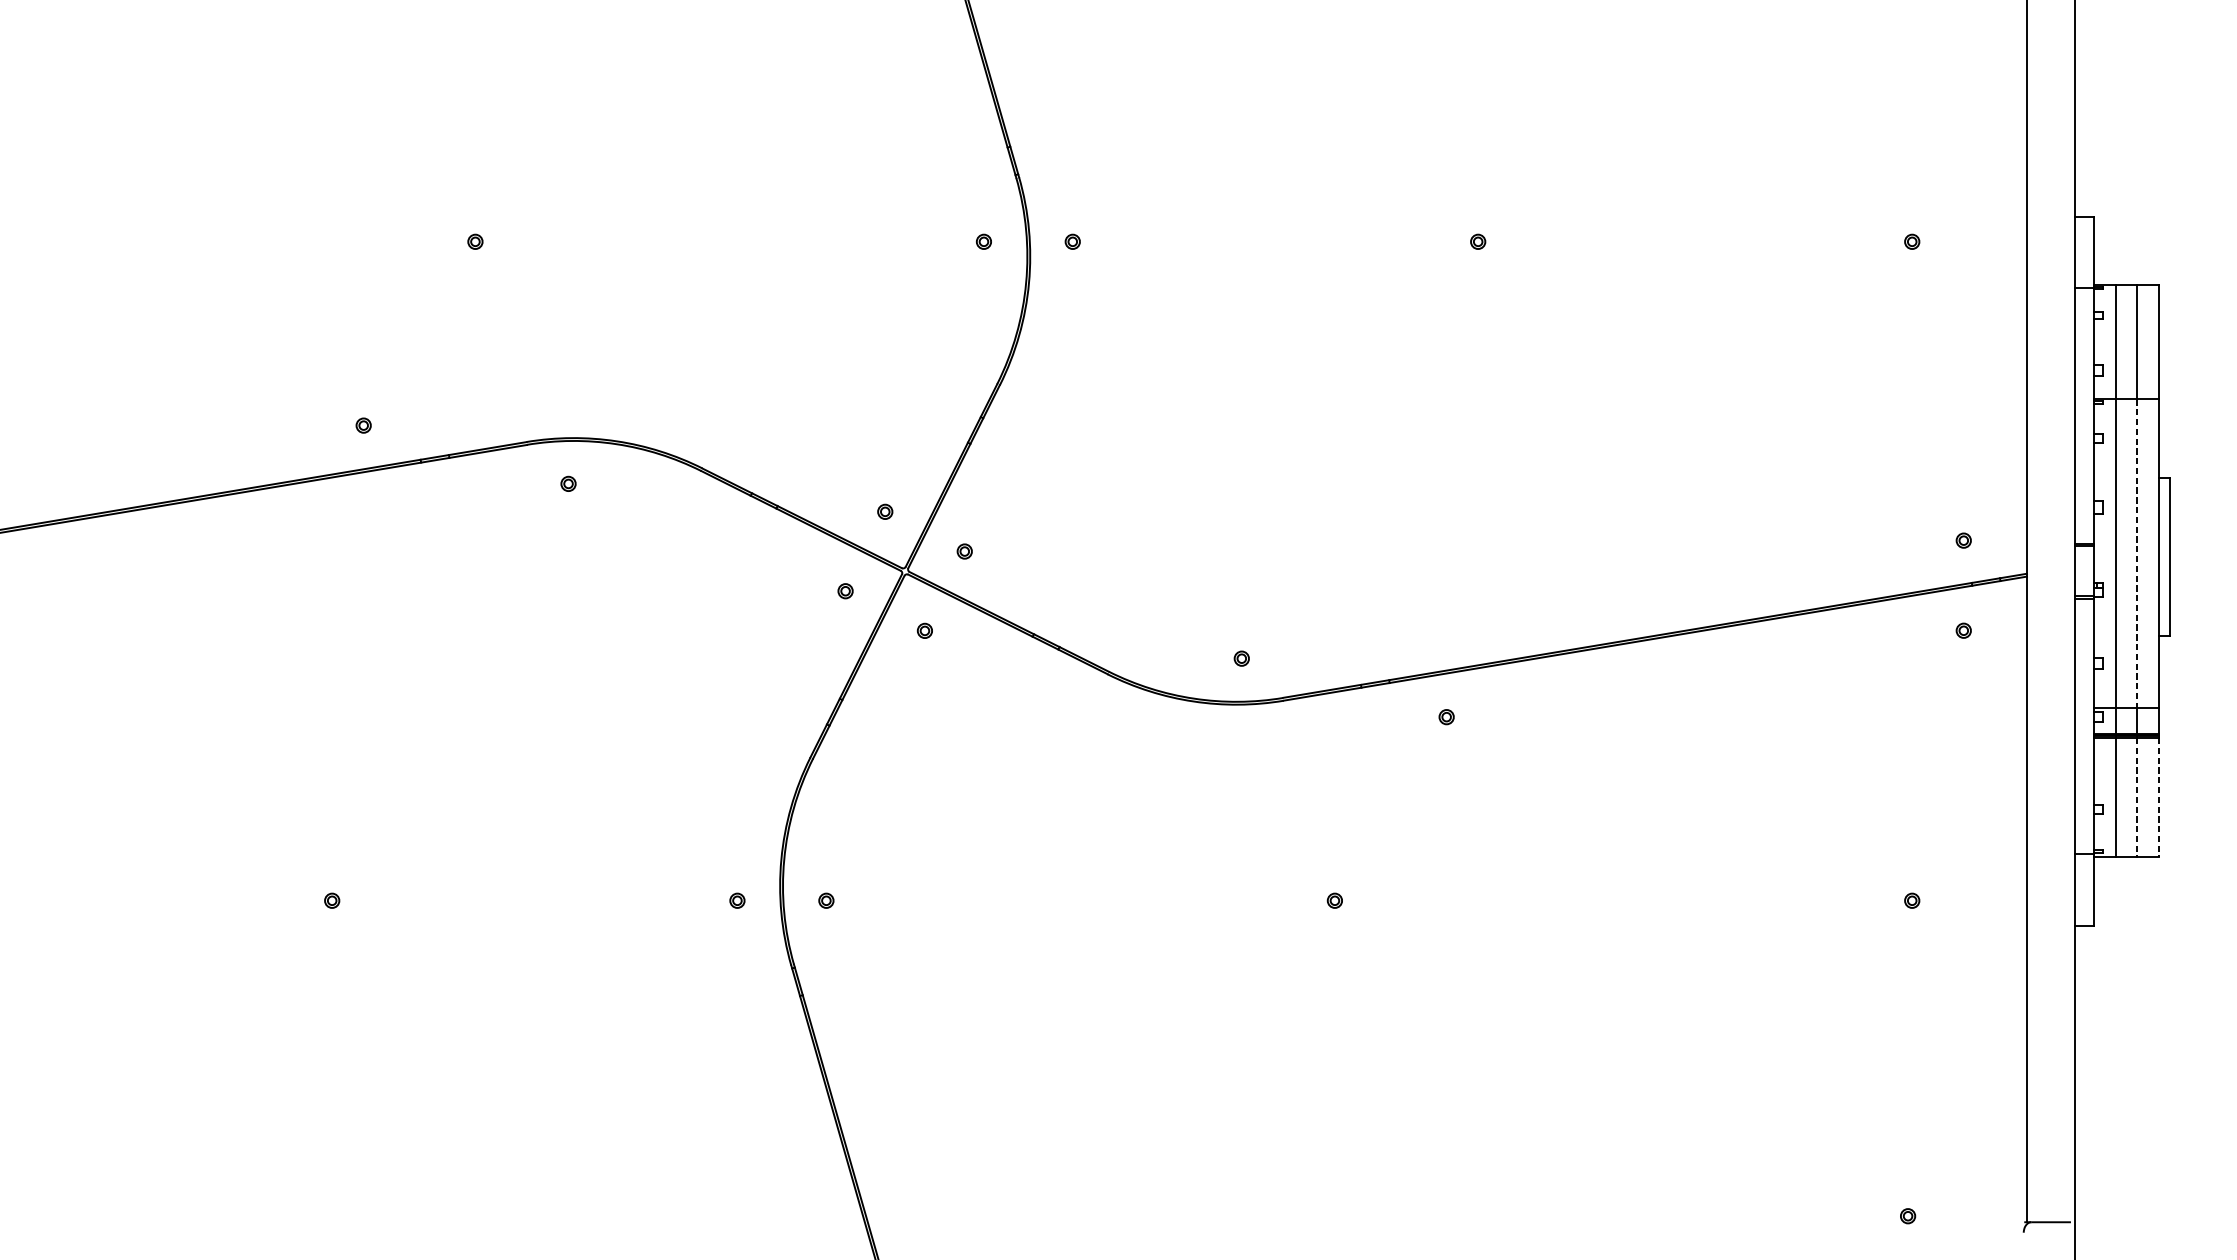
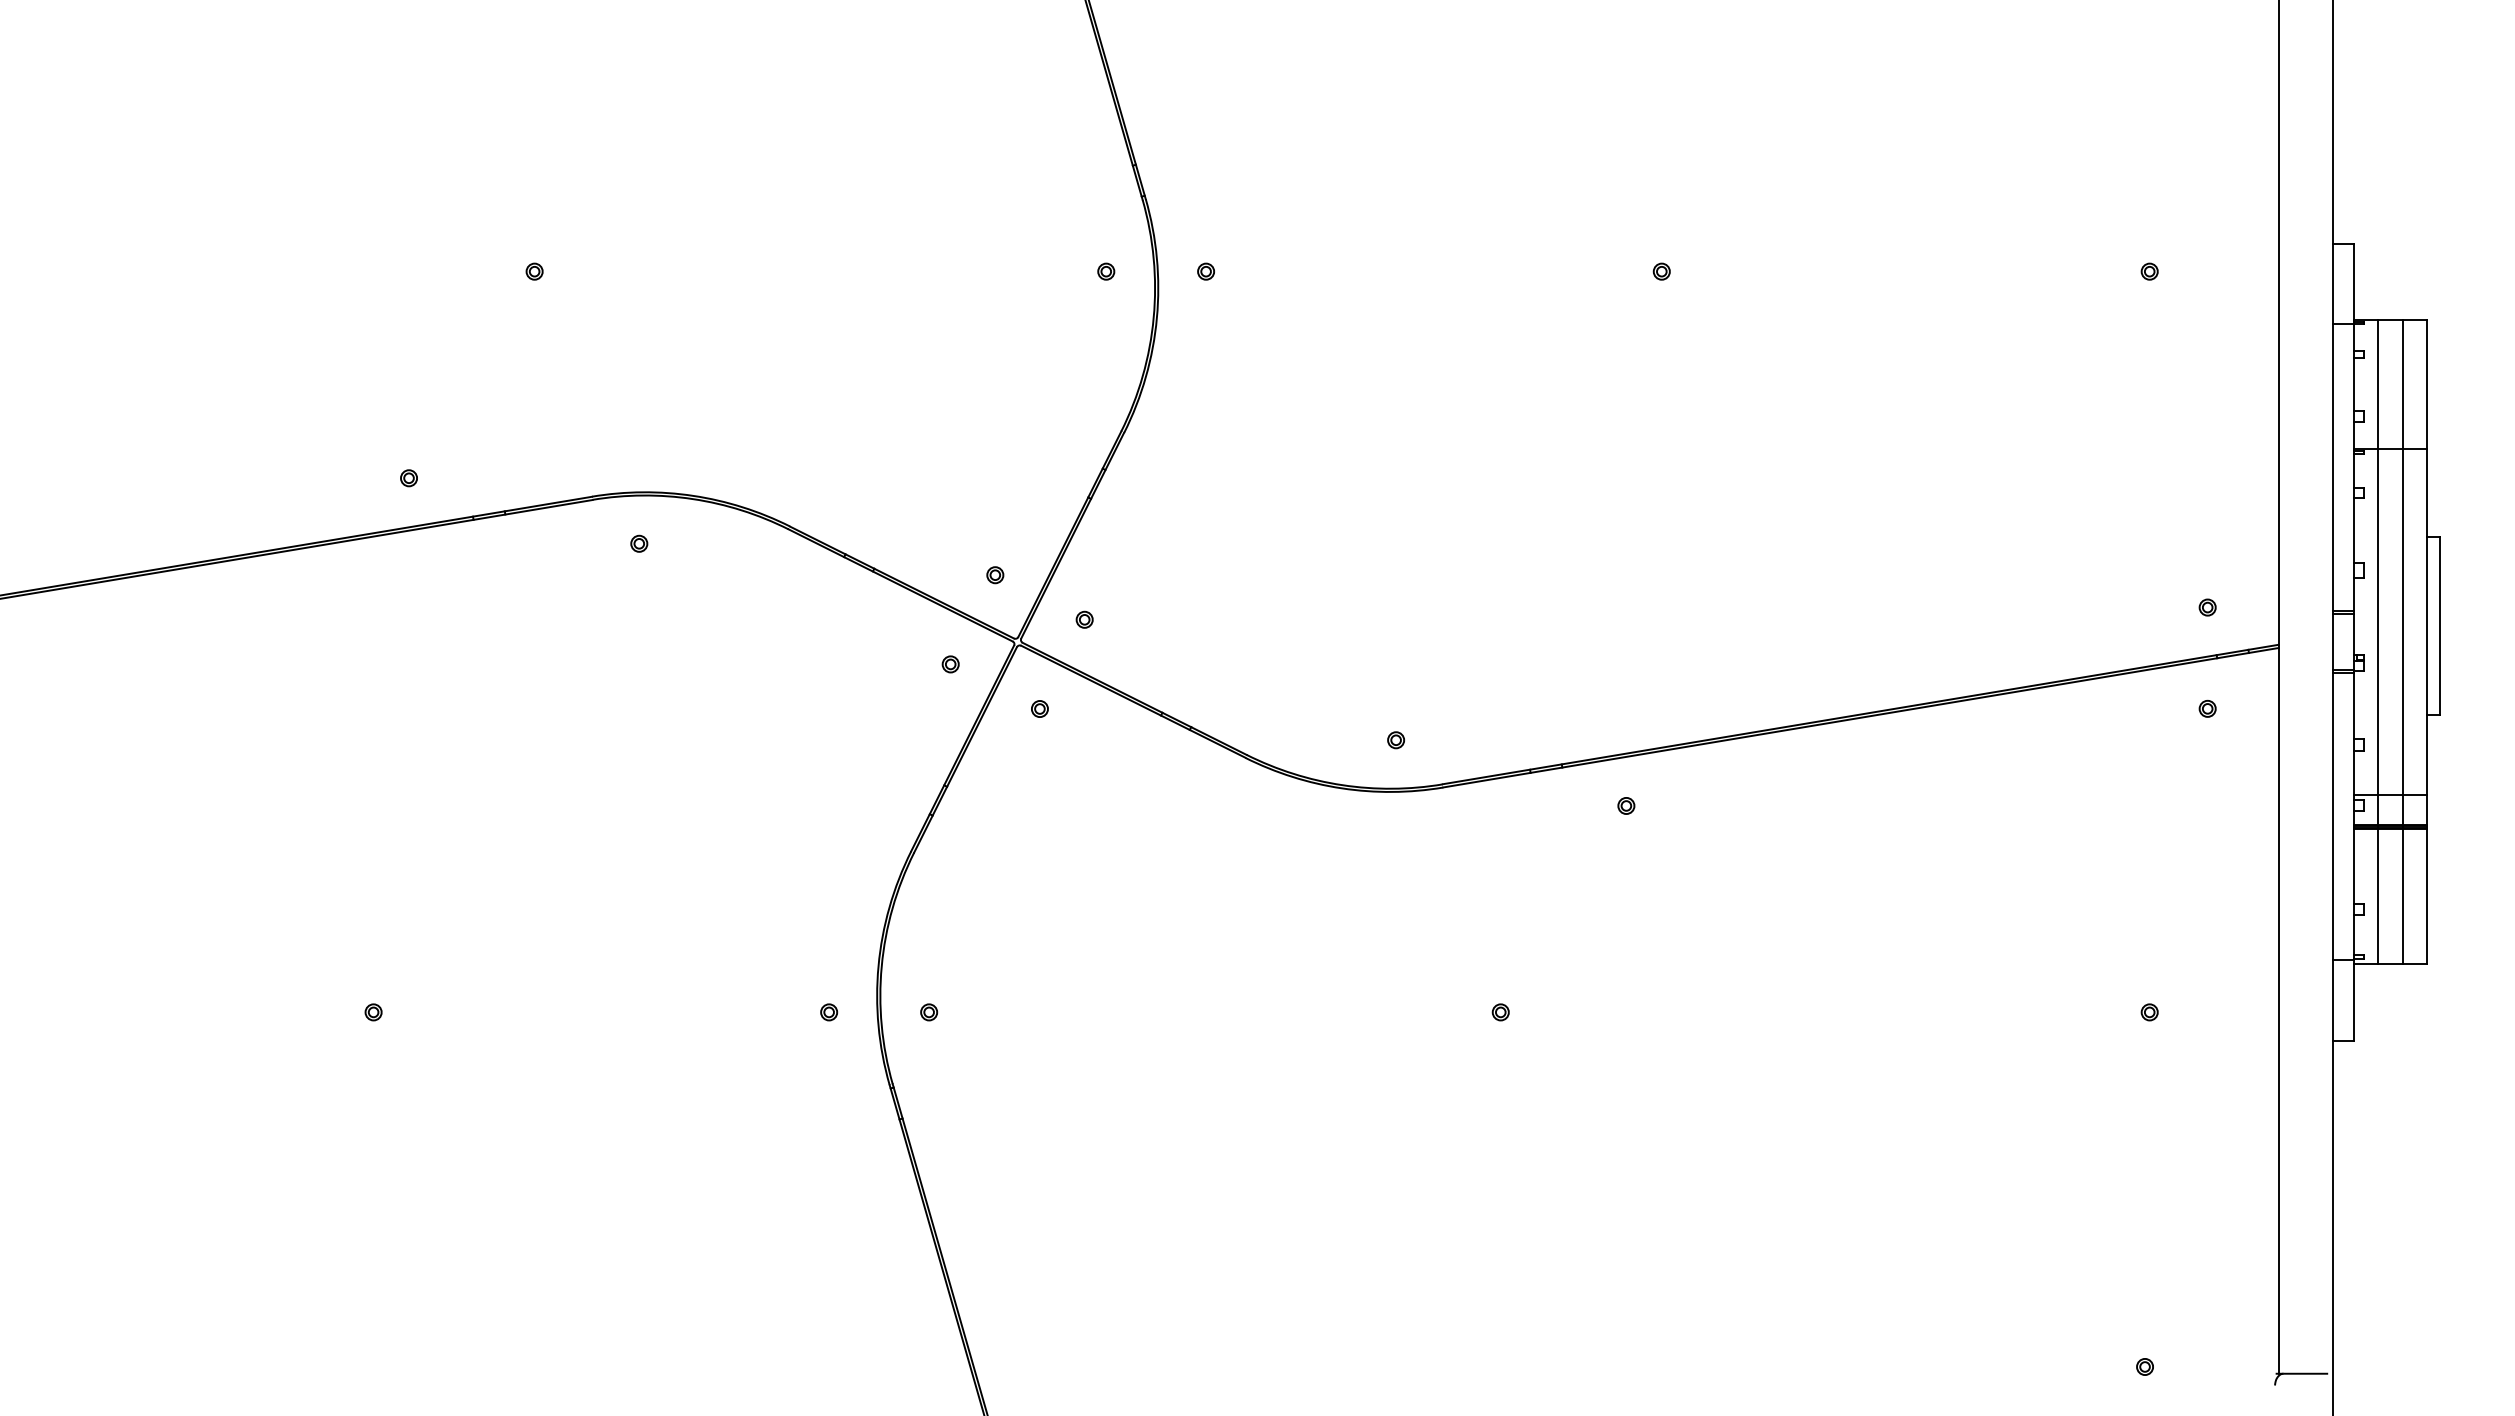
line: (2137, 553) -> (2402, 622), dashed -> solid
line: (2137, 798) -> (2402, 897), dashed -> solid
line: (2158, 798) -> (2426, 897), dashed -> solid

